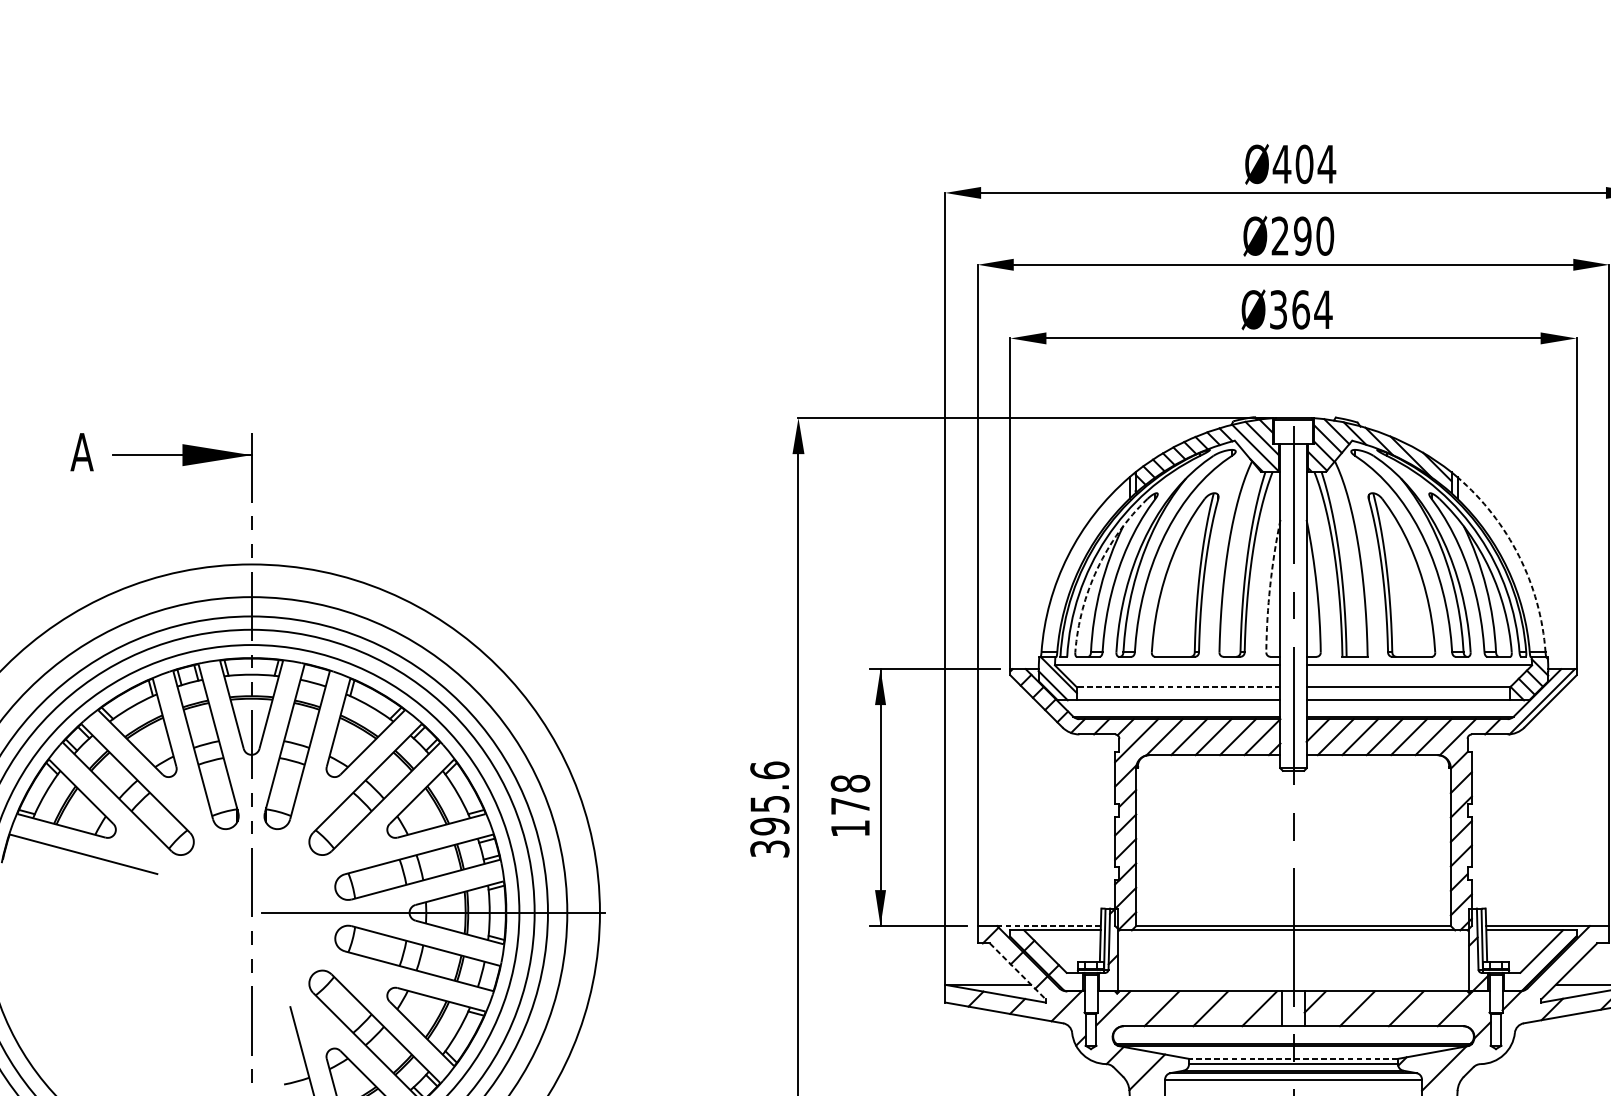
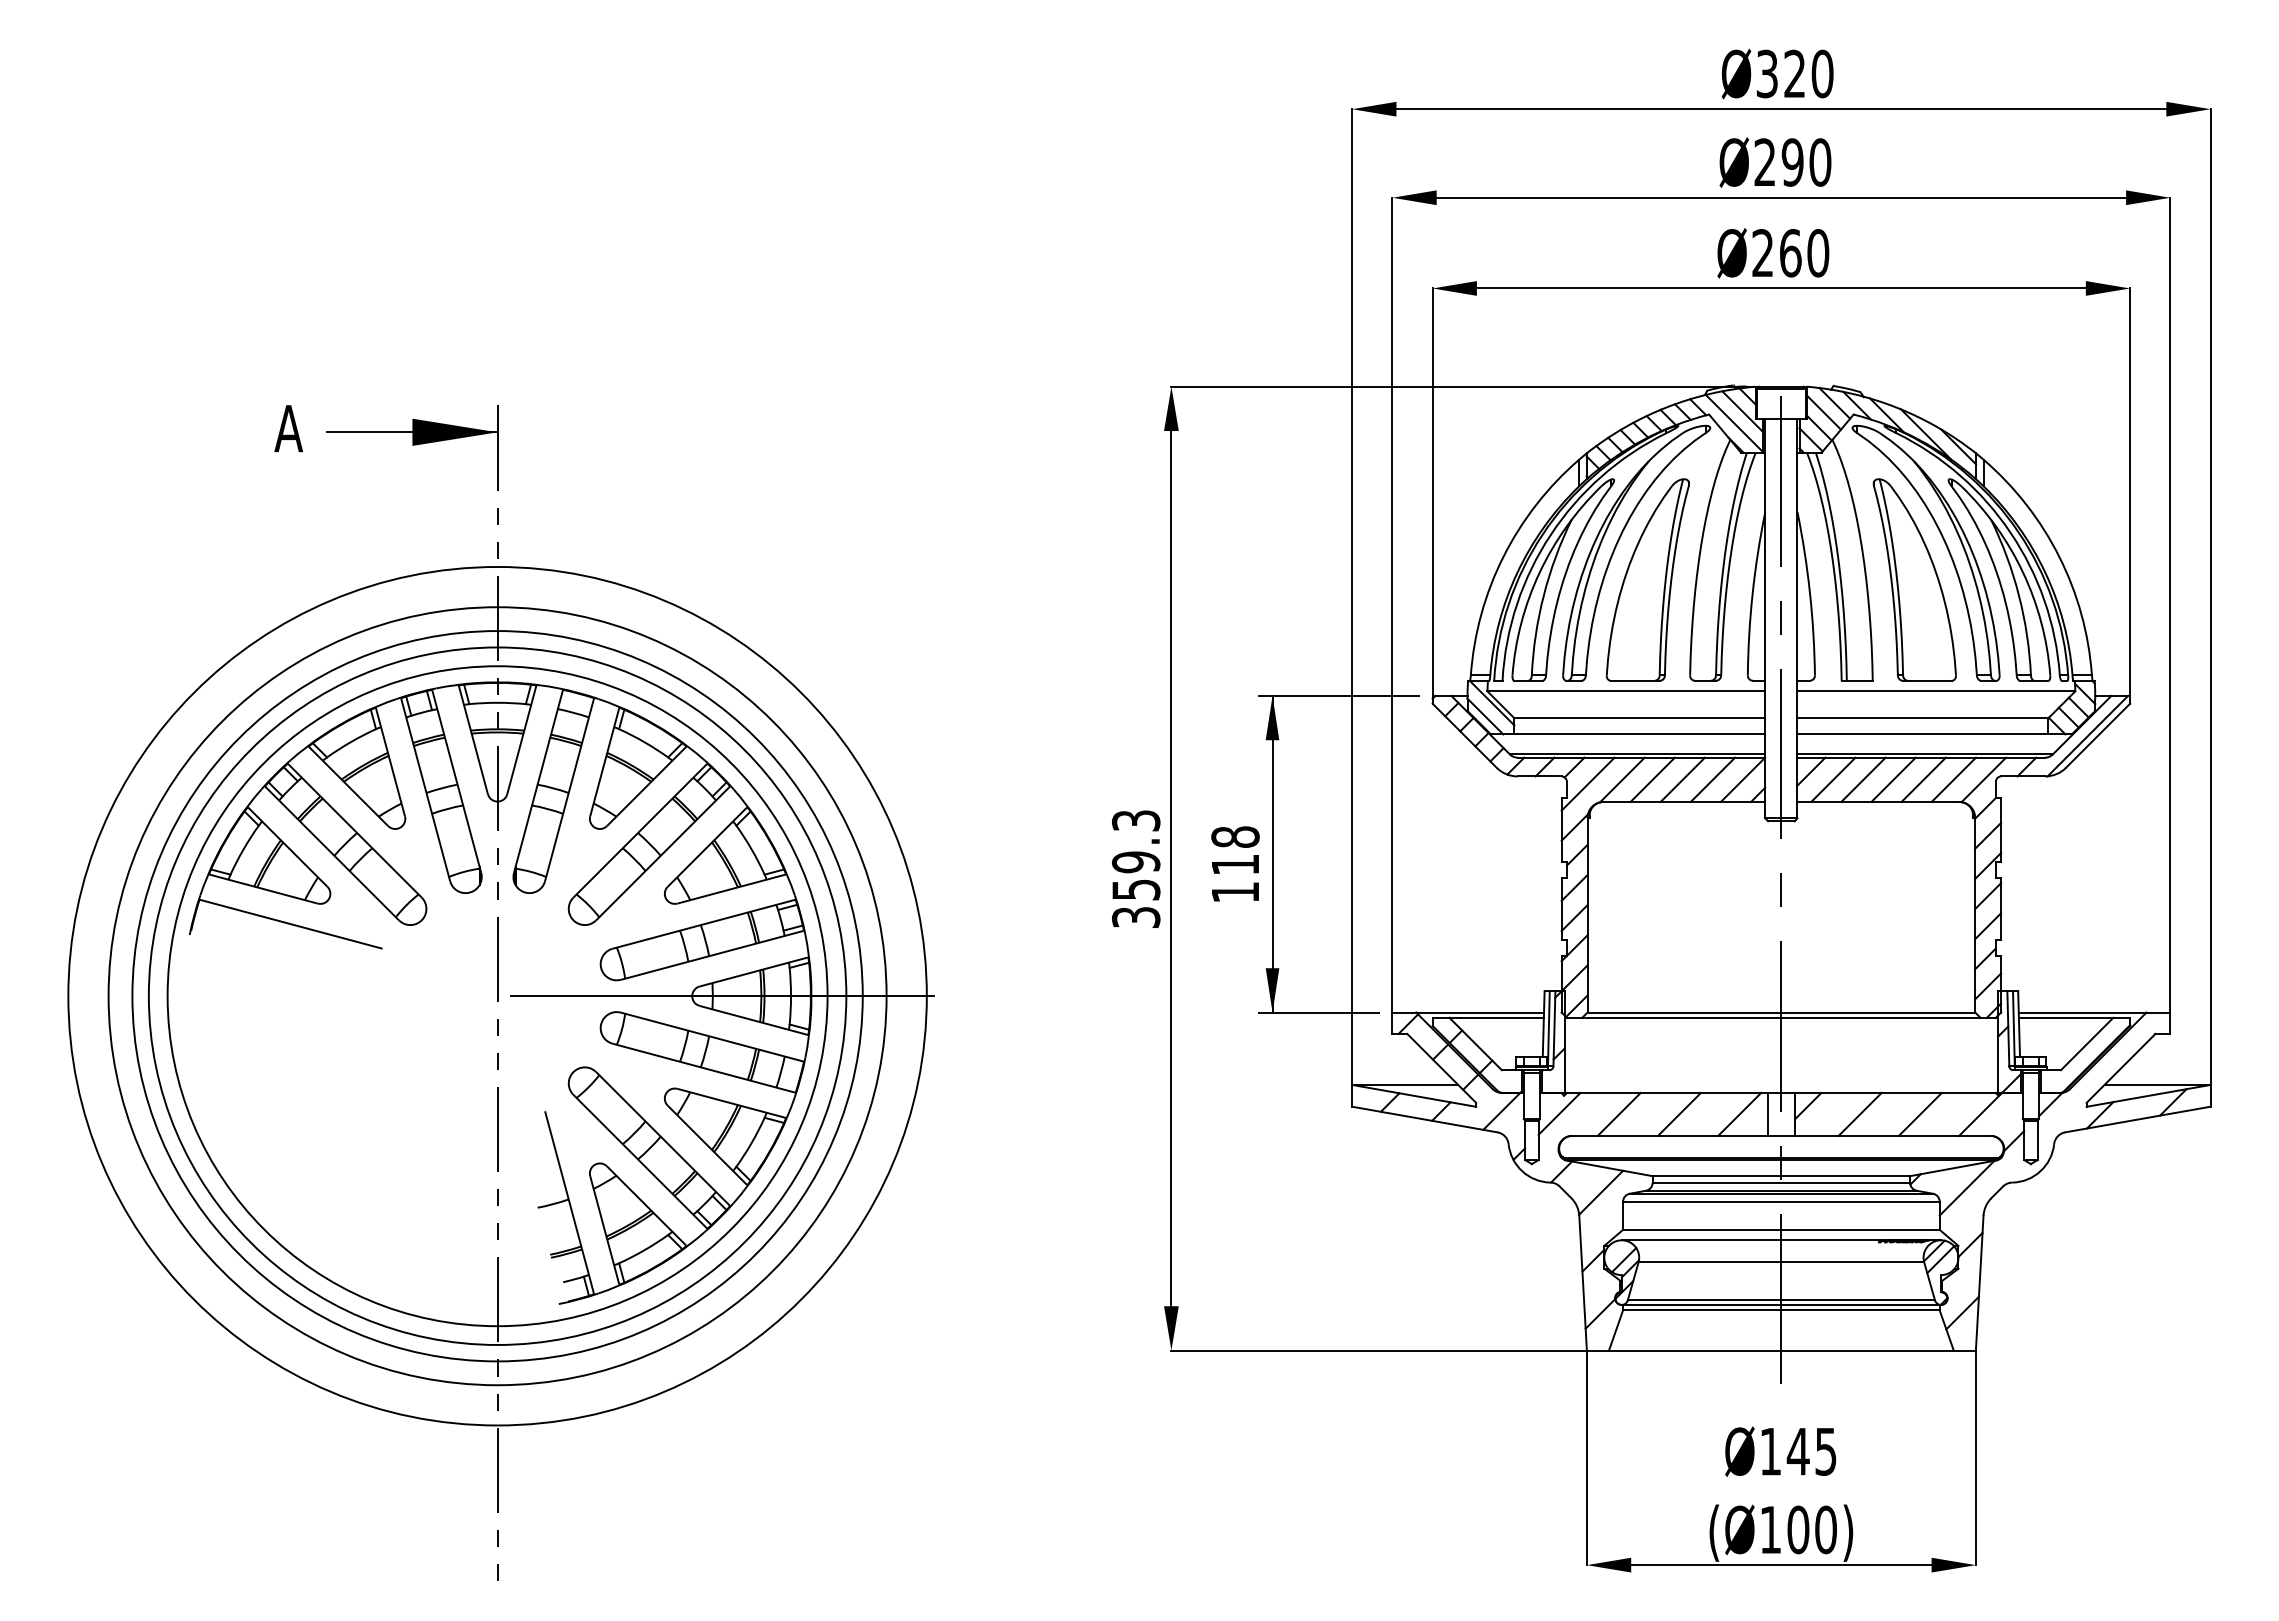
text: (1304, 163) -> (1794, 73), Ø404 -> Ø320
text: (1300, 310) -> (1790, 253), Ø364 -> Ø260
arc: (1519, 555) -> (2059, 556), dashed -> solid
arc: (1097, 568) -> (1539, 572), dashed -> solid
arc: (1270, 585) -> (1752, 593), dashed -> solid
line: (1178, 687) -> (1639, 718), dashed -> solid
text: (769, 797) -> (1135, 854), 395.6 -> 359.3
text: (850, 805) -> (1235, 864), 178 -> 118
line: (1048, 926) -> (1479, 1012), dashed -> solid
line: (1017, 971) -> (1441, 1068), dashed -> solid
line: (1293, 1059) -> (1781, 1176), dashed -> solid

